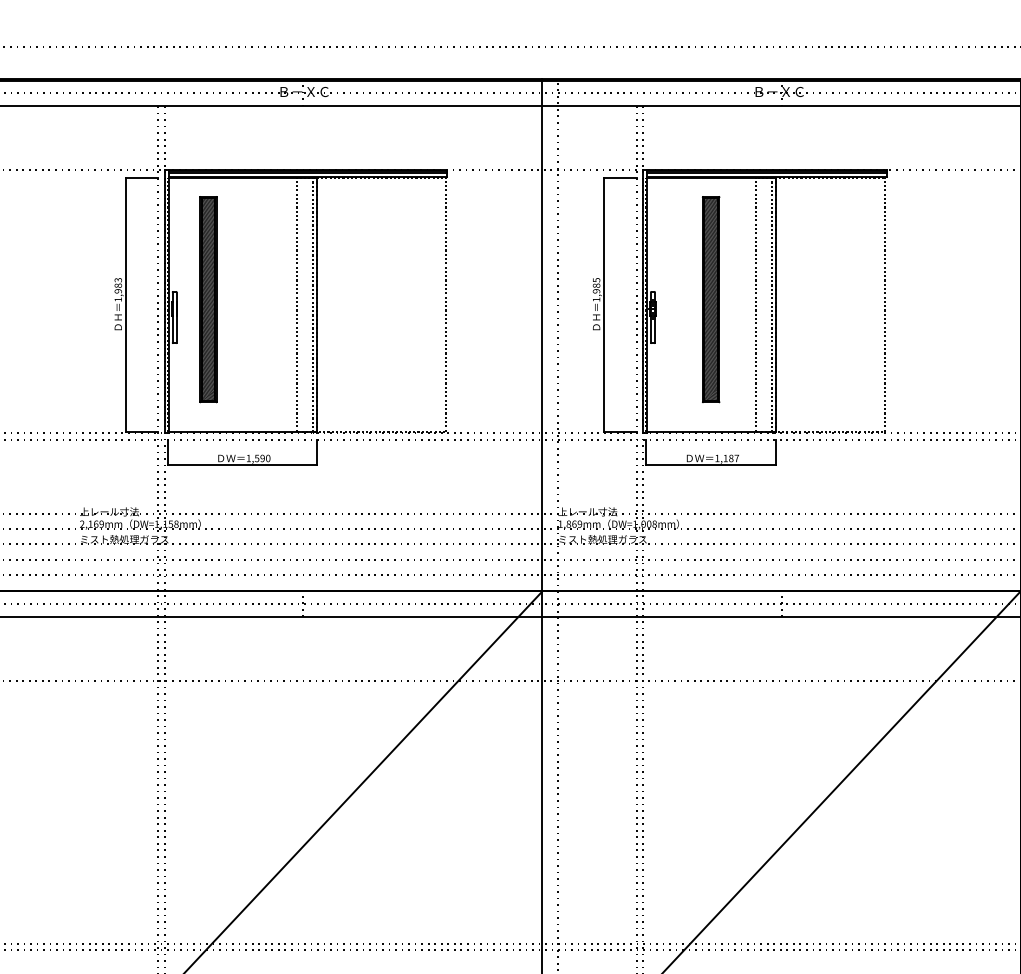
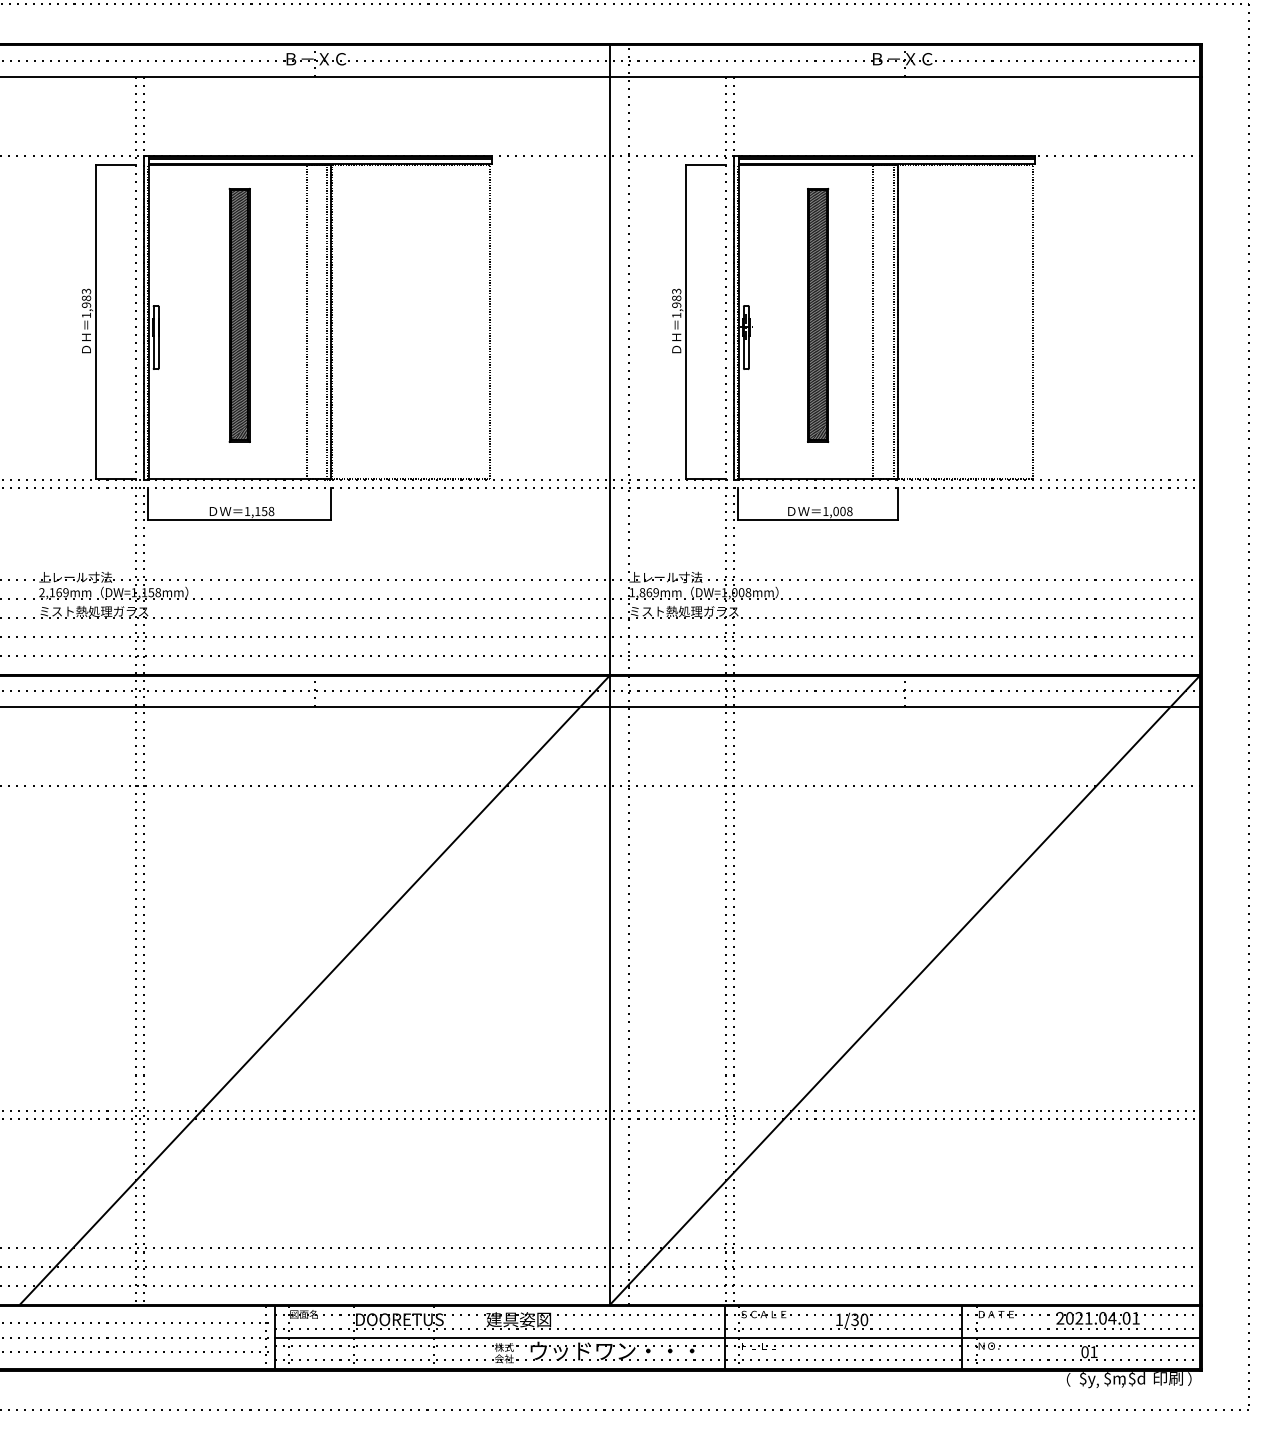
text: (596, 279) -> (676, 290), 1,985 -> 1,983
part: (208, 298) -> (239, 314), moved
text: (262, 458) -> (264, 511), 1,590 -> 1,158
text: (730, 458) -> (842, 511), 1,187 -> 1,008

